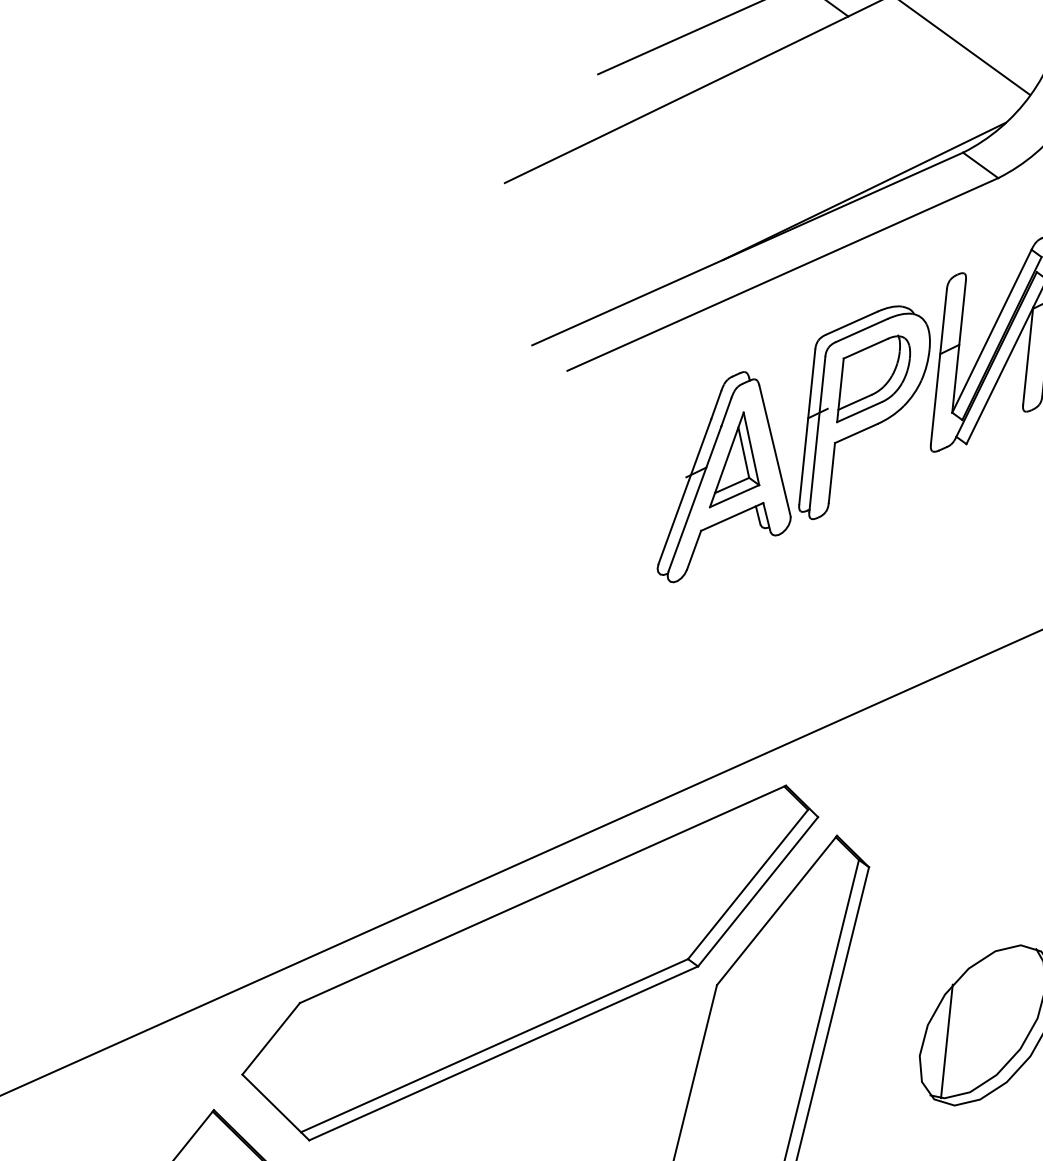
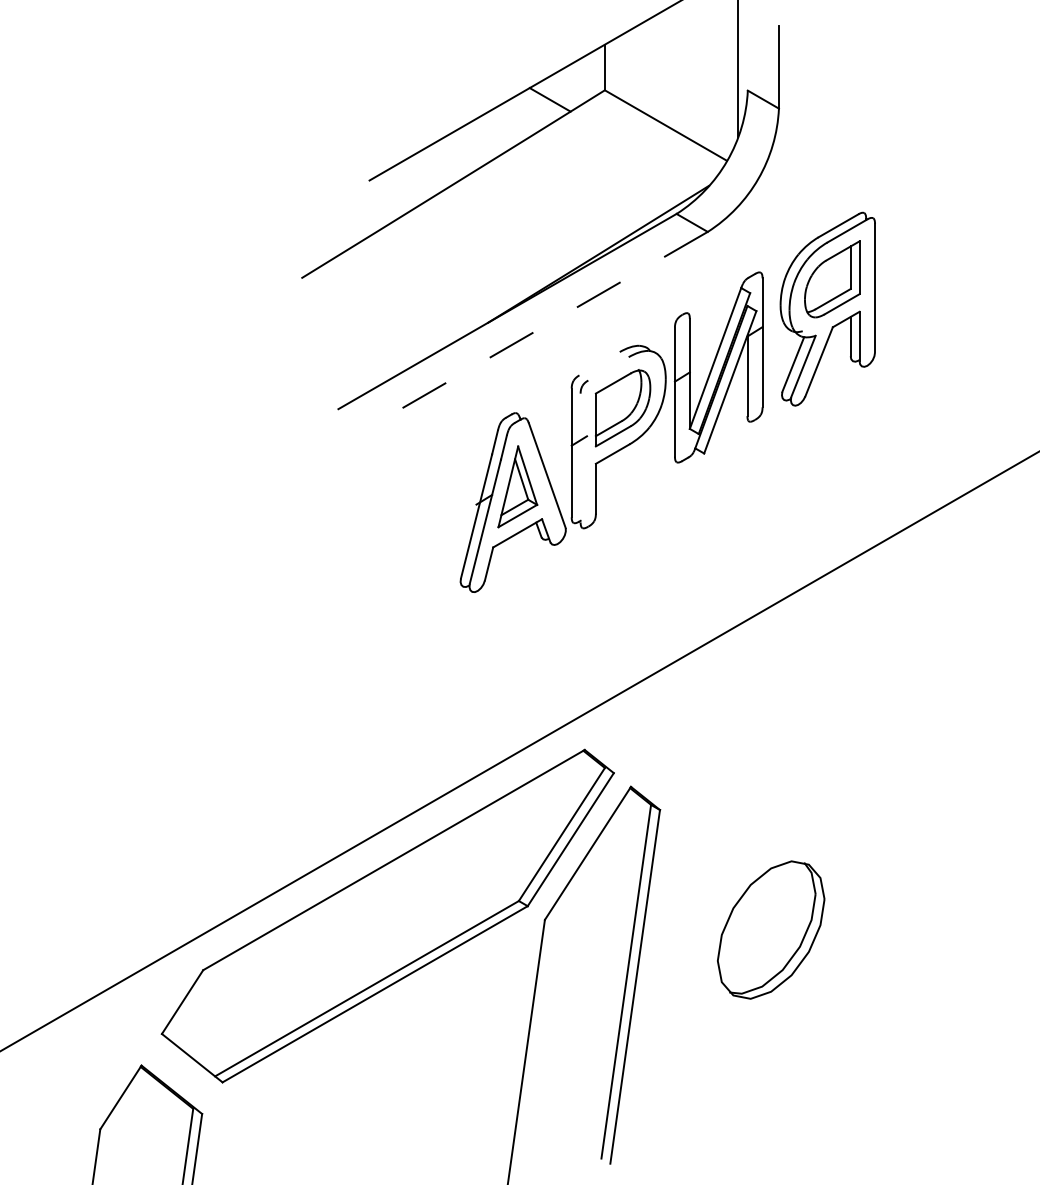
line: (782, 274) -> (538, 329), solid -> dashed
line: (851, 322) -> (599, 363), removed
line: (861, 330) -> (608, 368), removed
line: (817, 433) -> (580, 457), removed
line: (946, 1041) -> (738, 946), removed

